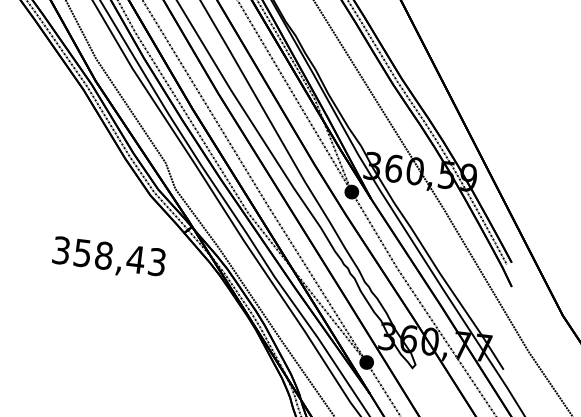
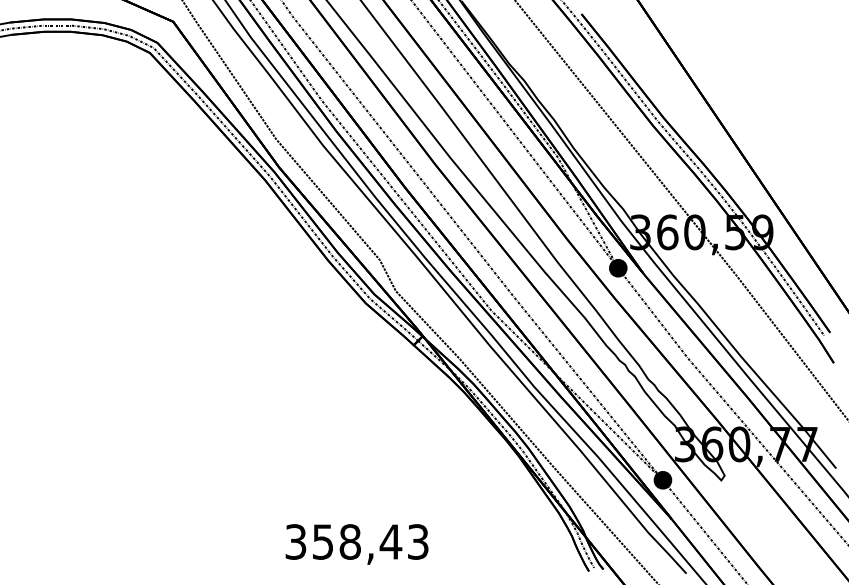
text: (108, 258) -> (356, 544), moved

